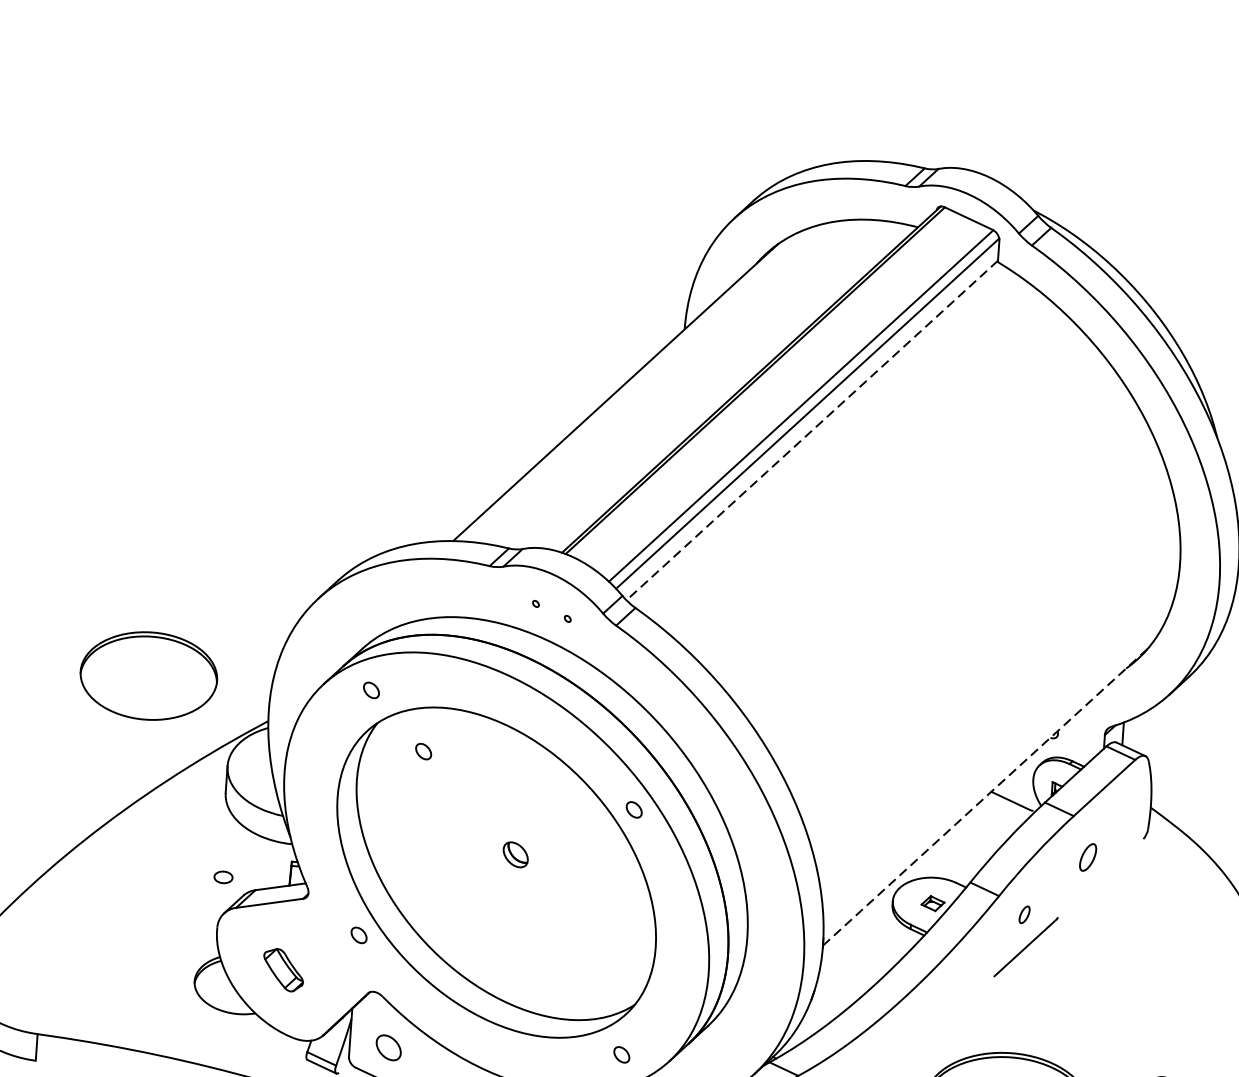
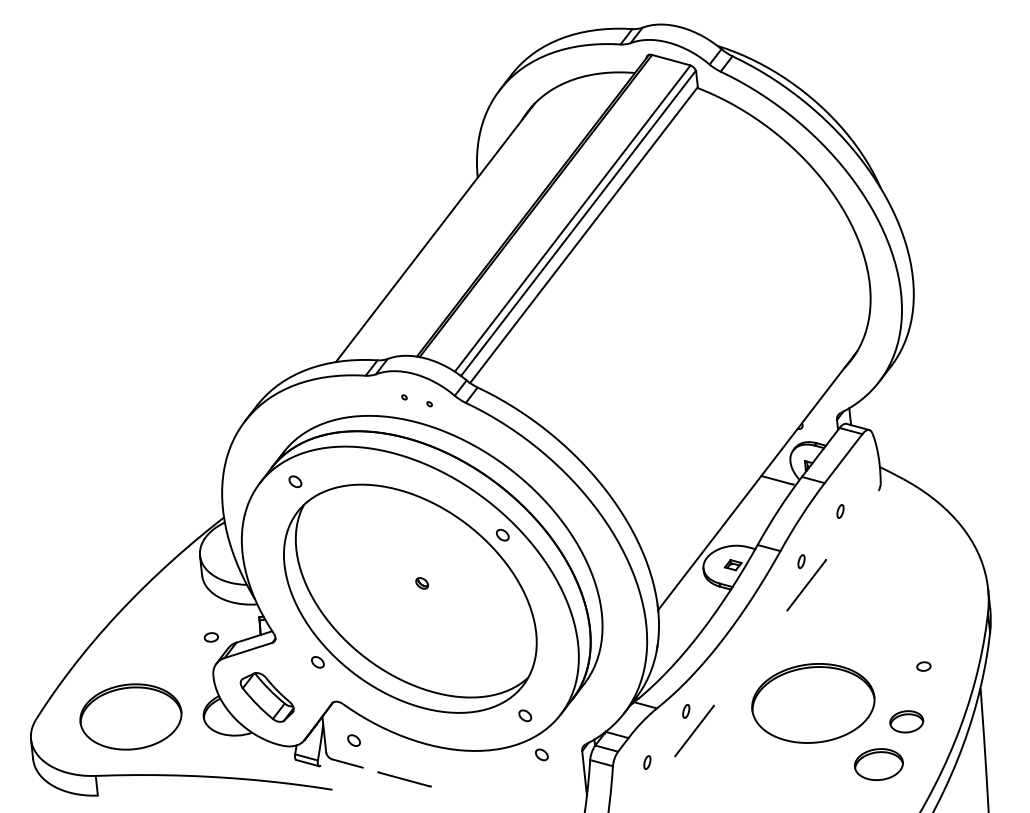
line: (811, 430) -> (583, 235), dashed -> solid
part: (148, 675) -> (130, 716), moved
part: (423, 751) -> (341, 519), removed
line: (986, 797) -> (758, 480), dashed -> solid
part: (516, 855) -> (422, 583), size x0.62
part: (1088, 857) -> (840, 511), size x0.62
part: (282, 970) -> (266, 697), size x1.67
part: (388, 1047) -> (353, 740), size x0.62

